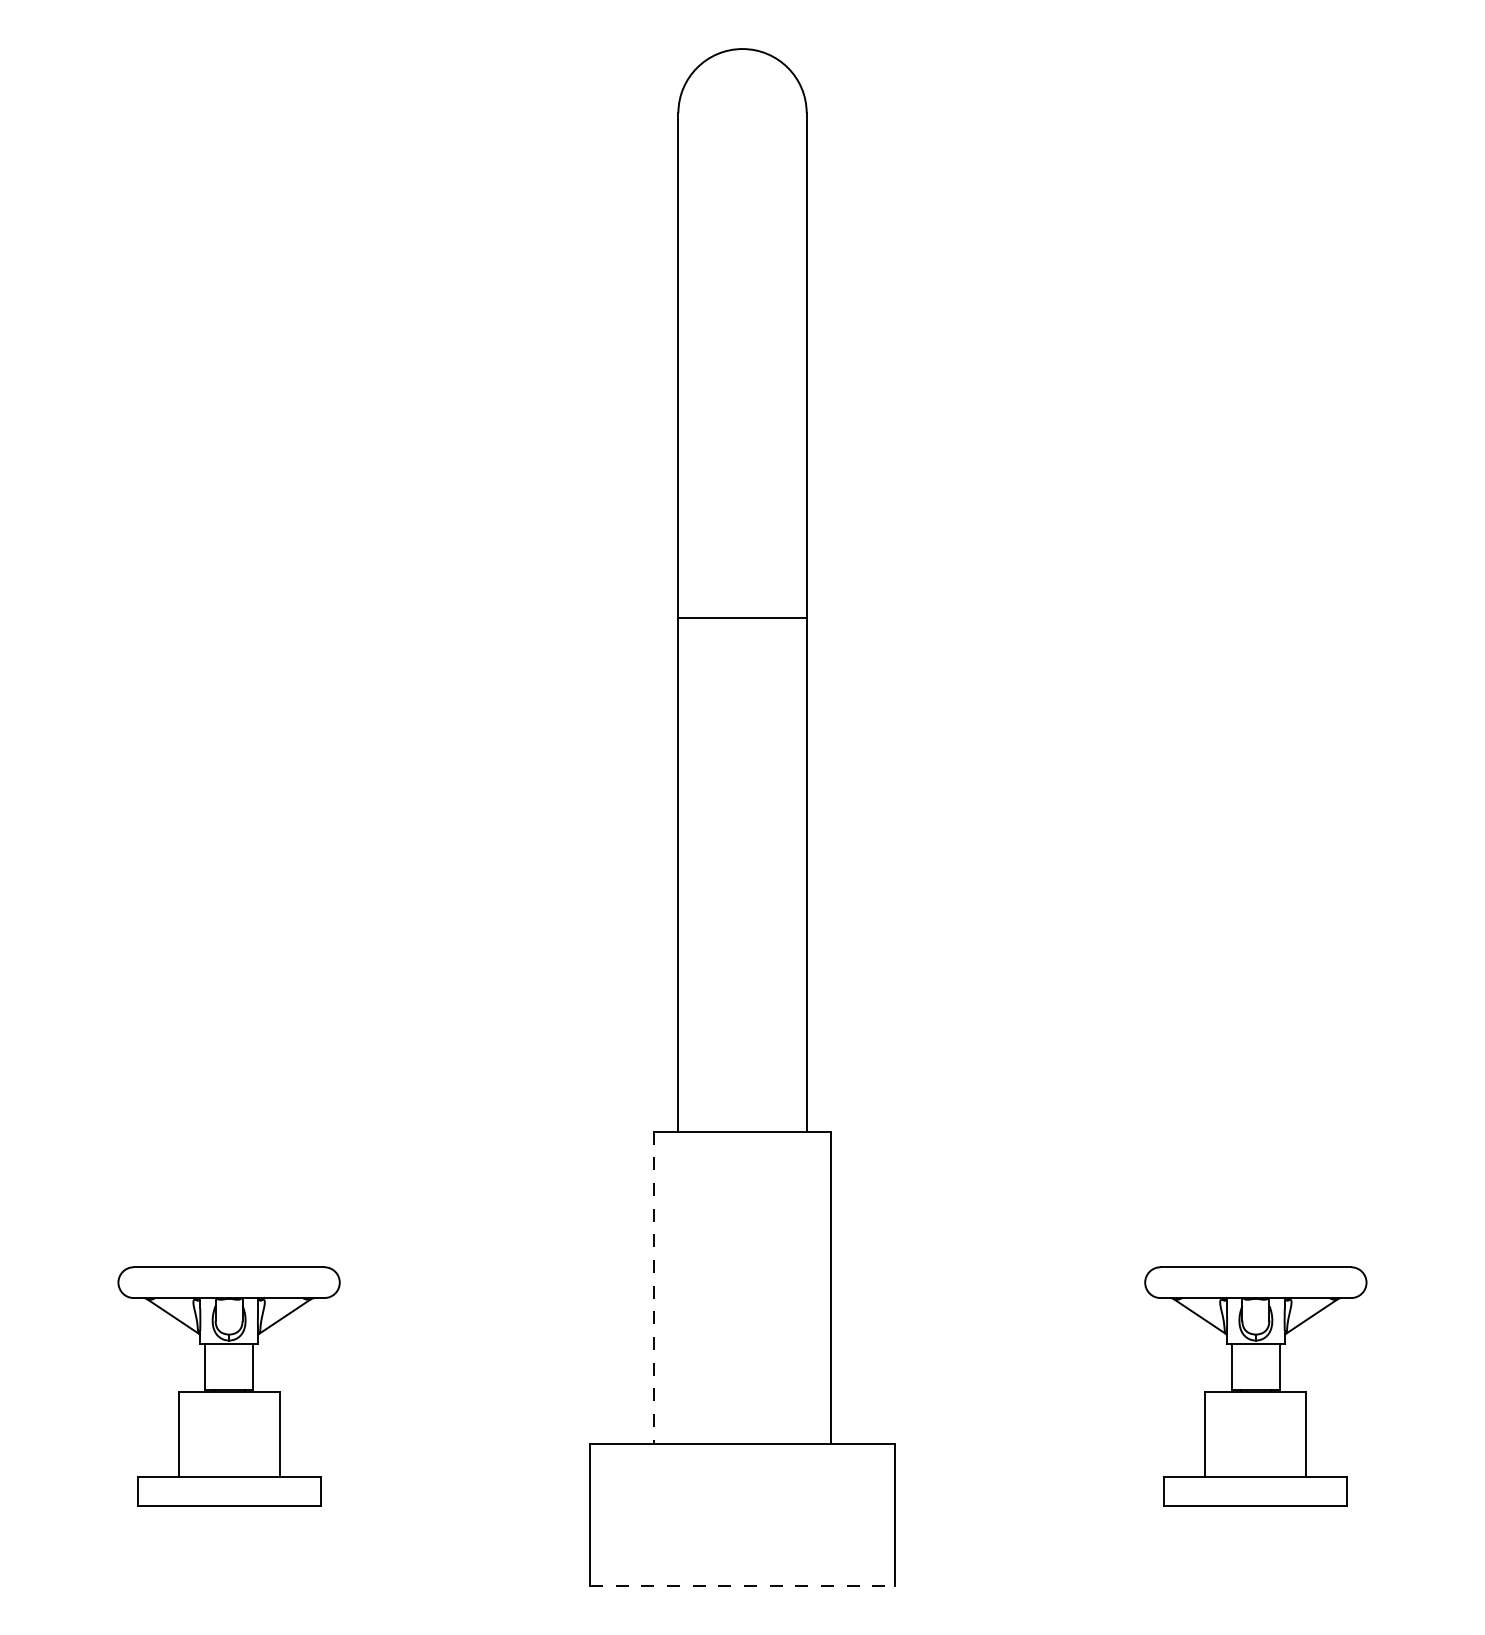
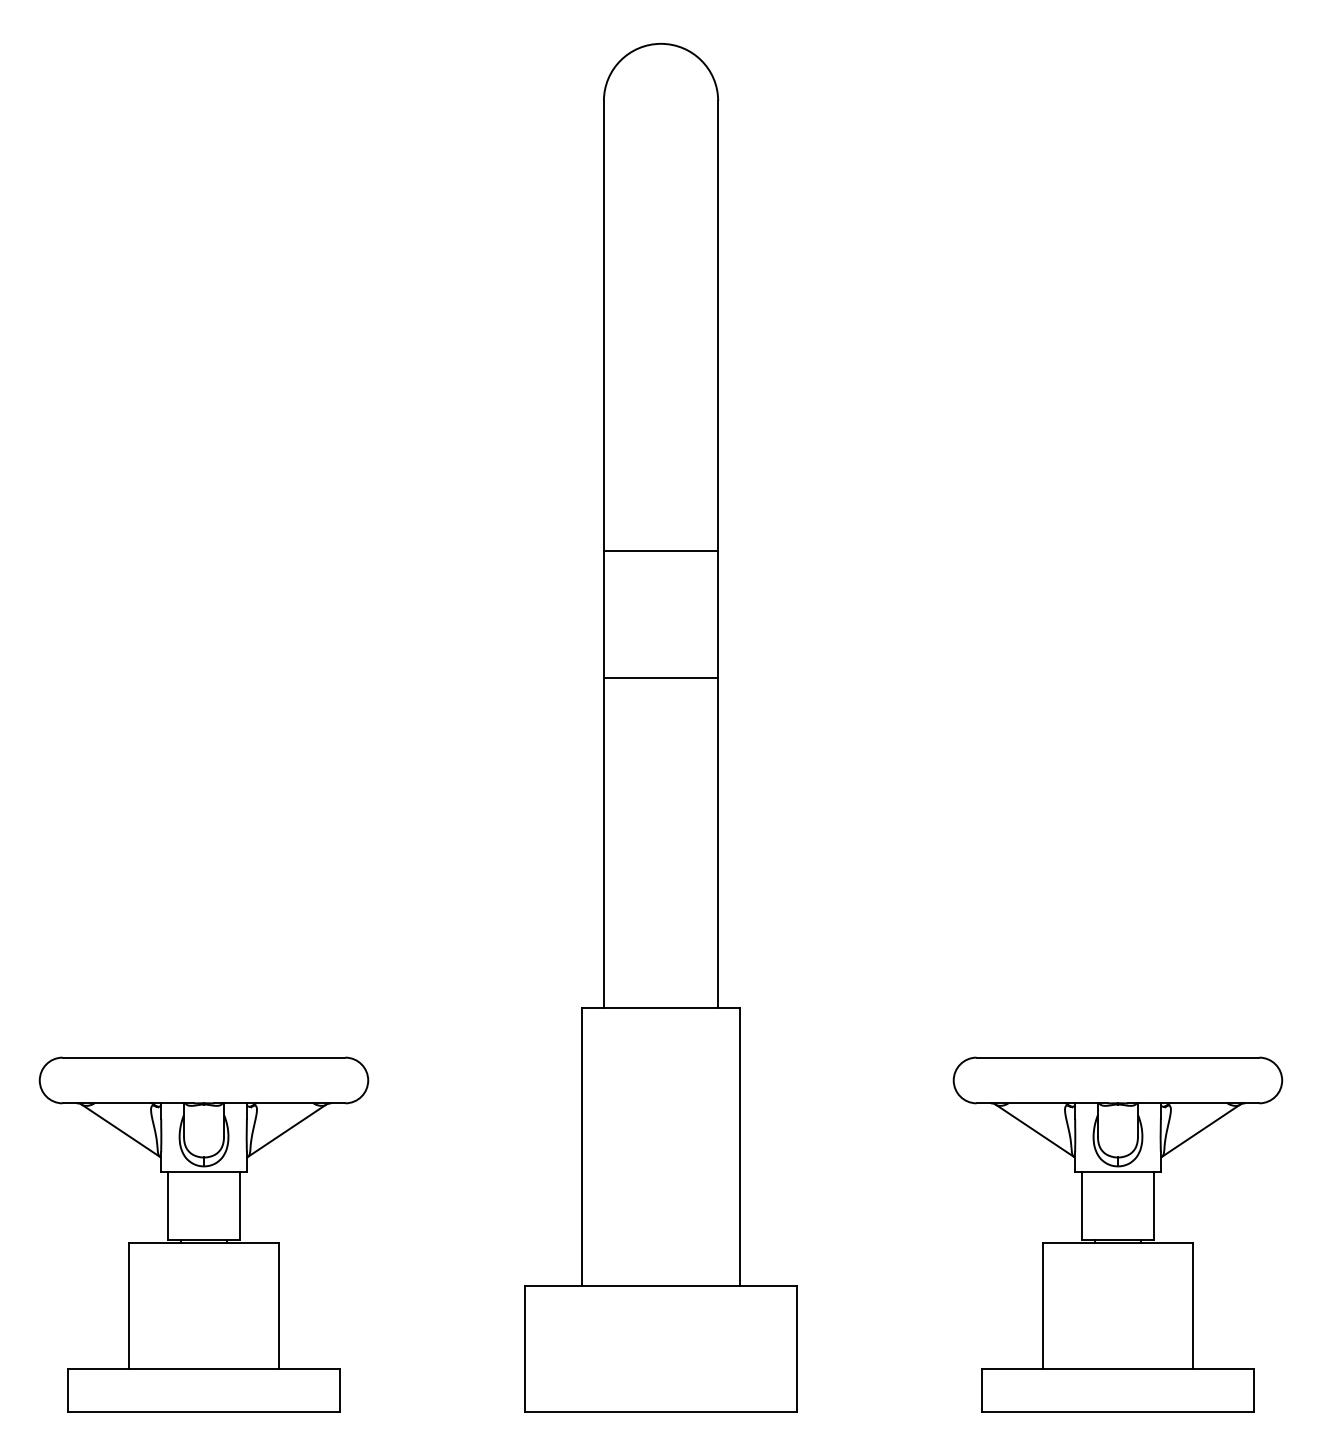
line: (742, 761) -> (661, 678), added
line: (654, 1288) -> (582, 1147), dashed -> solid
part: (228, 1386) -> (203, 1234), size x1.67
part: (1255, 1386) -> (1117, 1234), size x1.67
line: (742, 1585) -> (661, 1411), dashed -> solid

